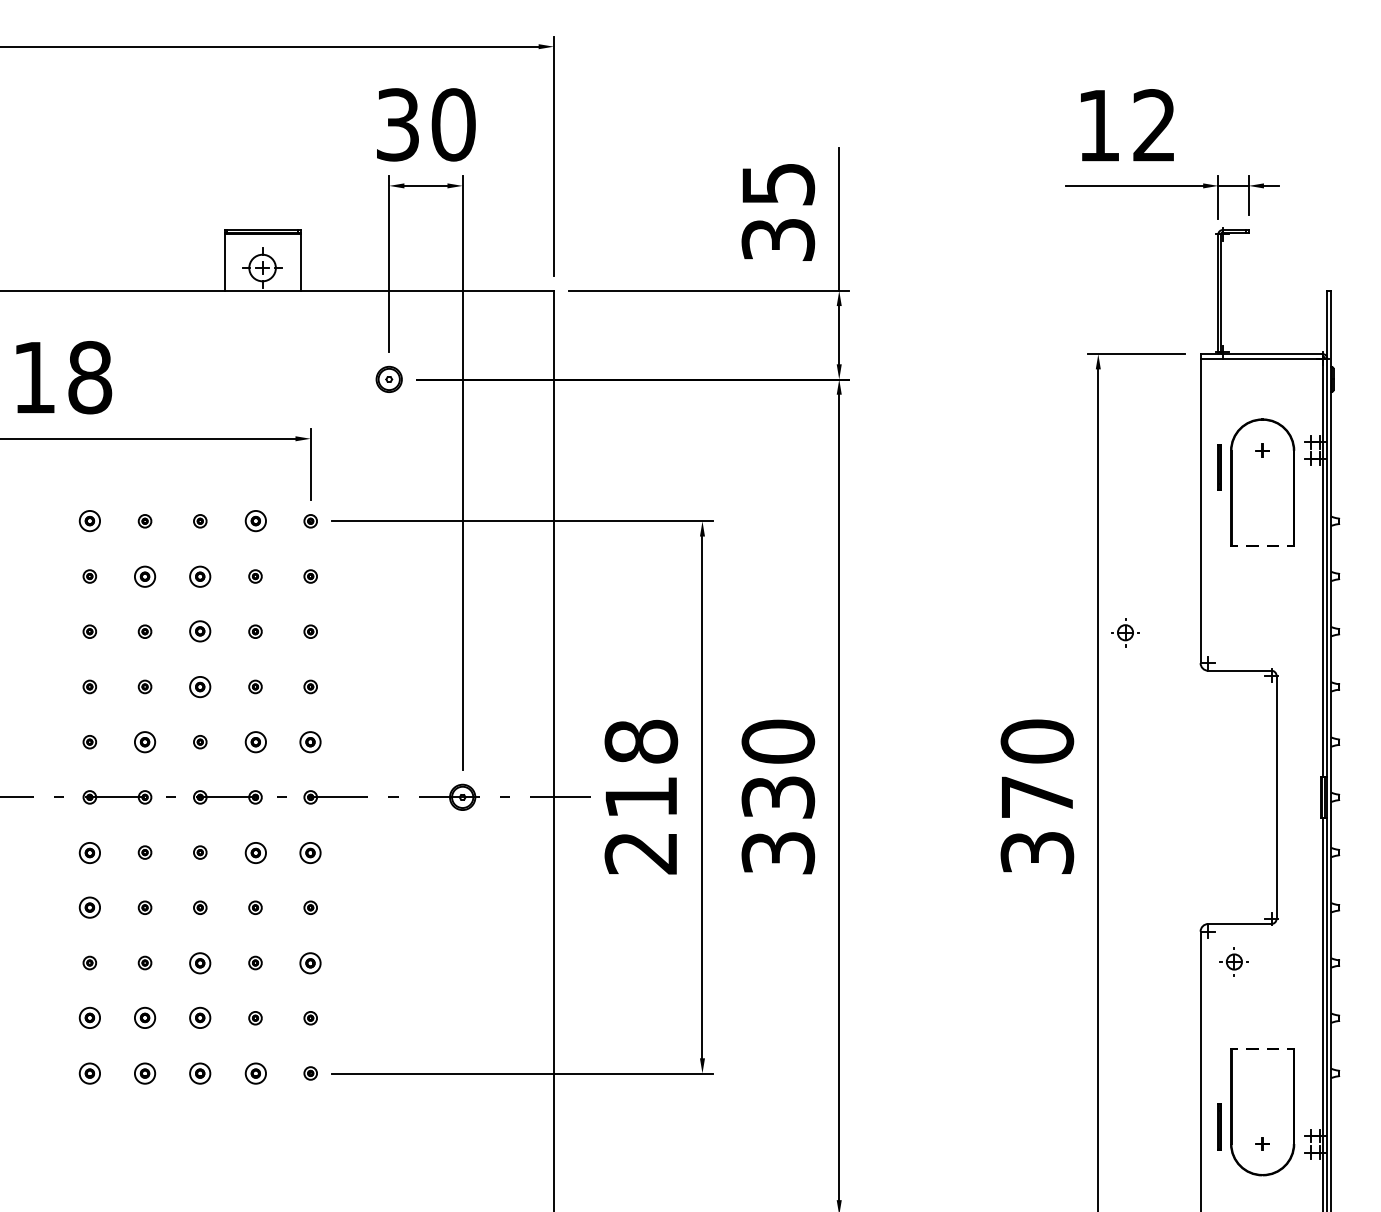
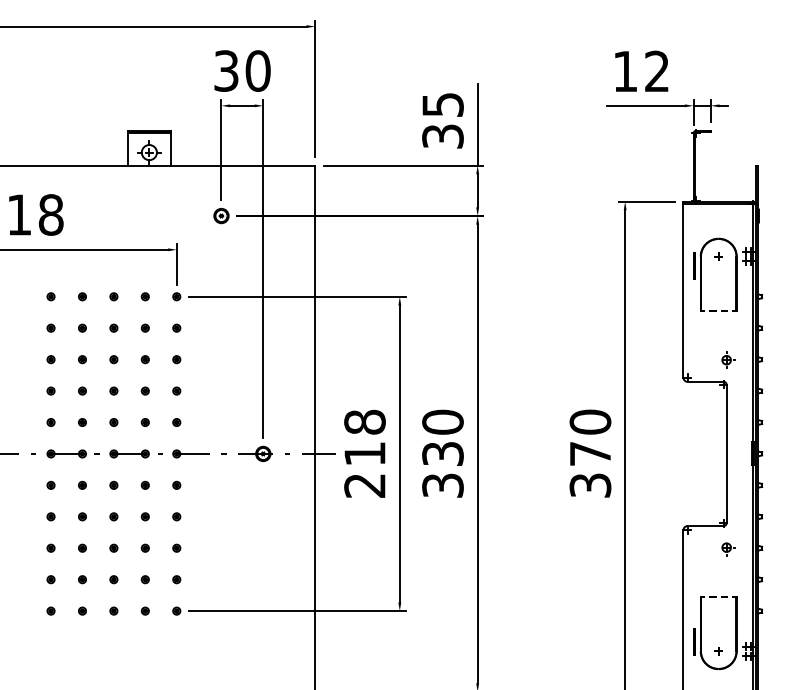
part: (88, 520) -> (50, 296), size x0.62
part: (254, 520) -> (144, 296), size x0.62
part: (145, 575) -> (82, 327), size x0.62
part: (199, 575) -> (113, 327), size x0.62
part: (199, 631) -> (113, 359), size x0.62
part: (1128, 631) -> (728, 359), moved
part: (199, 685) -> (113, 390), size x0.62
part: (145, 742) -> (82, 422), size x0.62
part: (254, 742) -> (144, 422), size x0.62
part: (310, 742) -> (176, 422), size x0.62
part: (88, 851) -> (50, 484), size x0.62
part: (254, 851) -> (144, 484), size x0.62
part: (310, 851) -> (176, 484), size x0.62
part: (88, 907) -> (50, 516), size x0.62
part: (199, 961) -> (113, 547), size x0.62
part: (310, 961) -> (176, 547), size x0.62
part: (1237, 965) -> (728, 549), moved
part: (88, 1017) -> (50, 579), size x0.62
part: (145, 1017) -> (82, 579), size x0.62
part: (199, 1017) -> (113, 579), size x0.62
part: (88, 1072) -> (50, 610), size x0.62
part: (145, 1072) -> (82, 610), size x0.62
part: (199, 1072) -> (113, 610), size x0.62
part: (254, 1072) -> (144, 610), size x0.62

